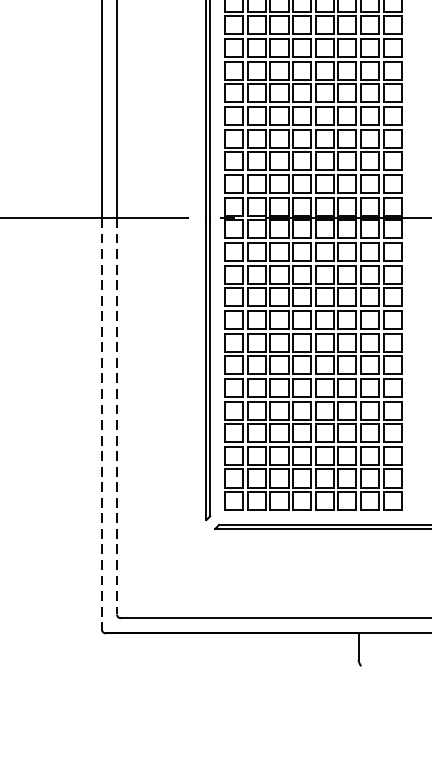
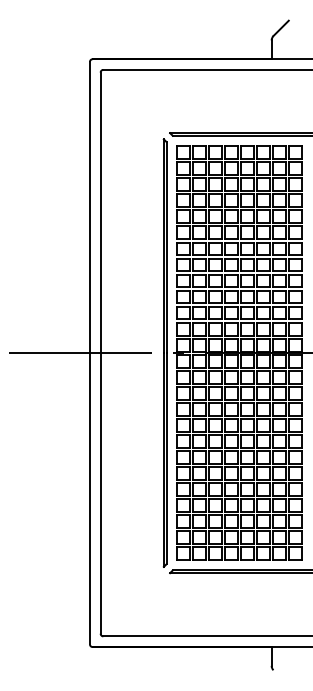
line: (116, 416) -> (100, 493), dashed -> solid
line: (101, 423) -> (89, 498), dashed -> solid

